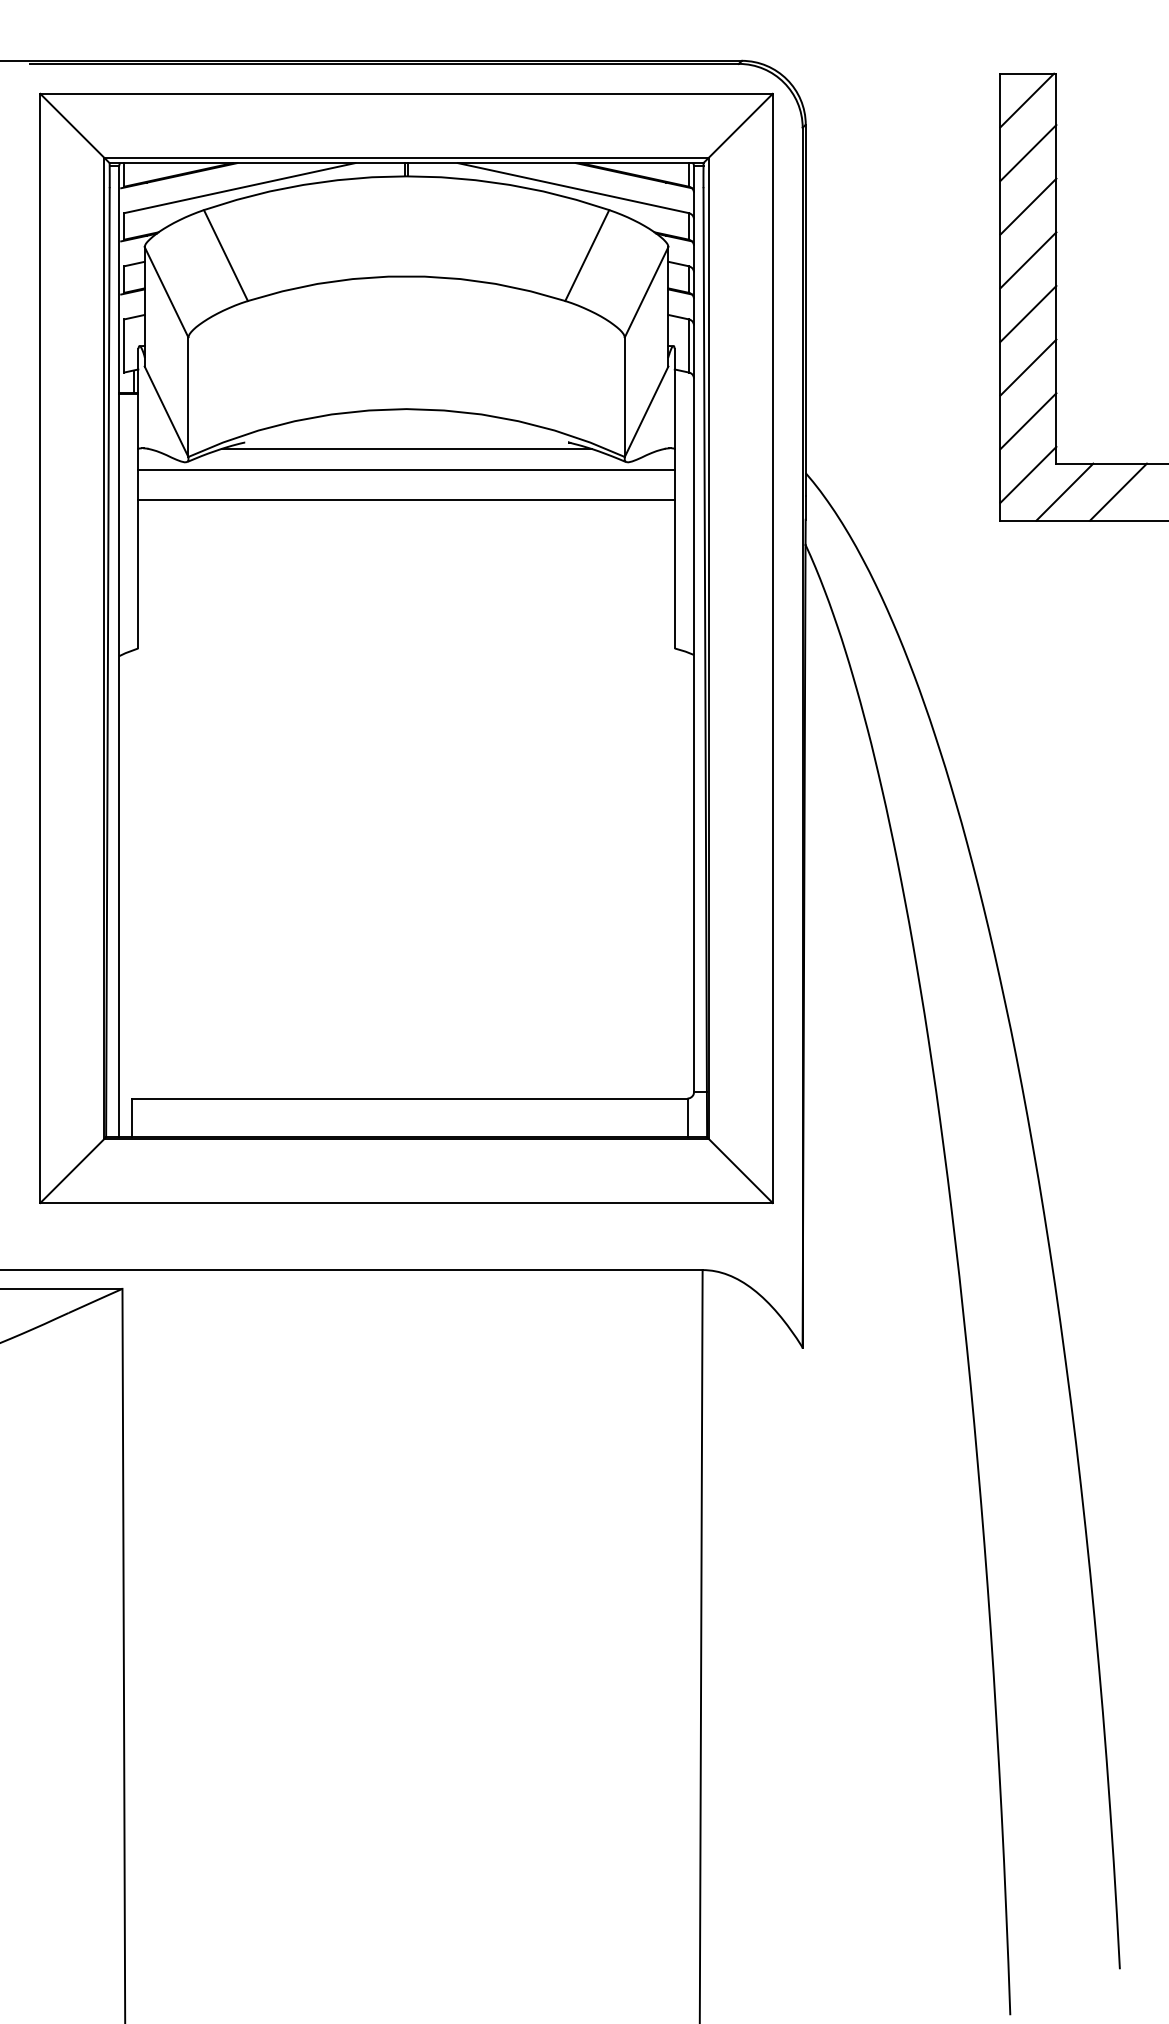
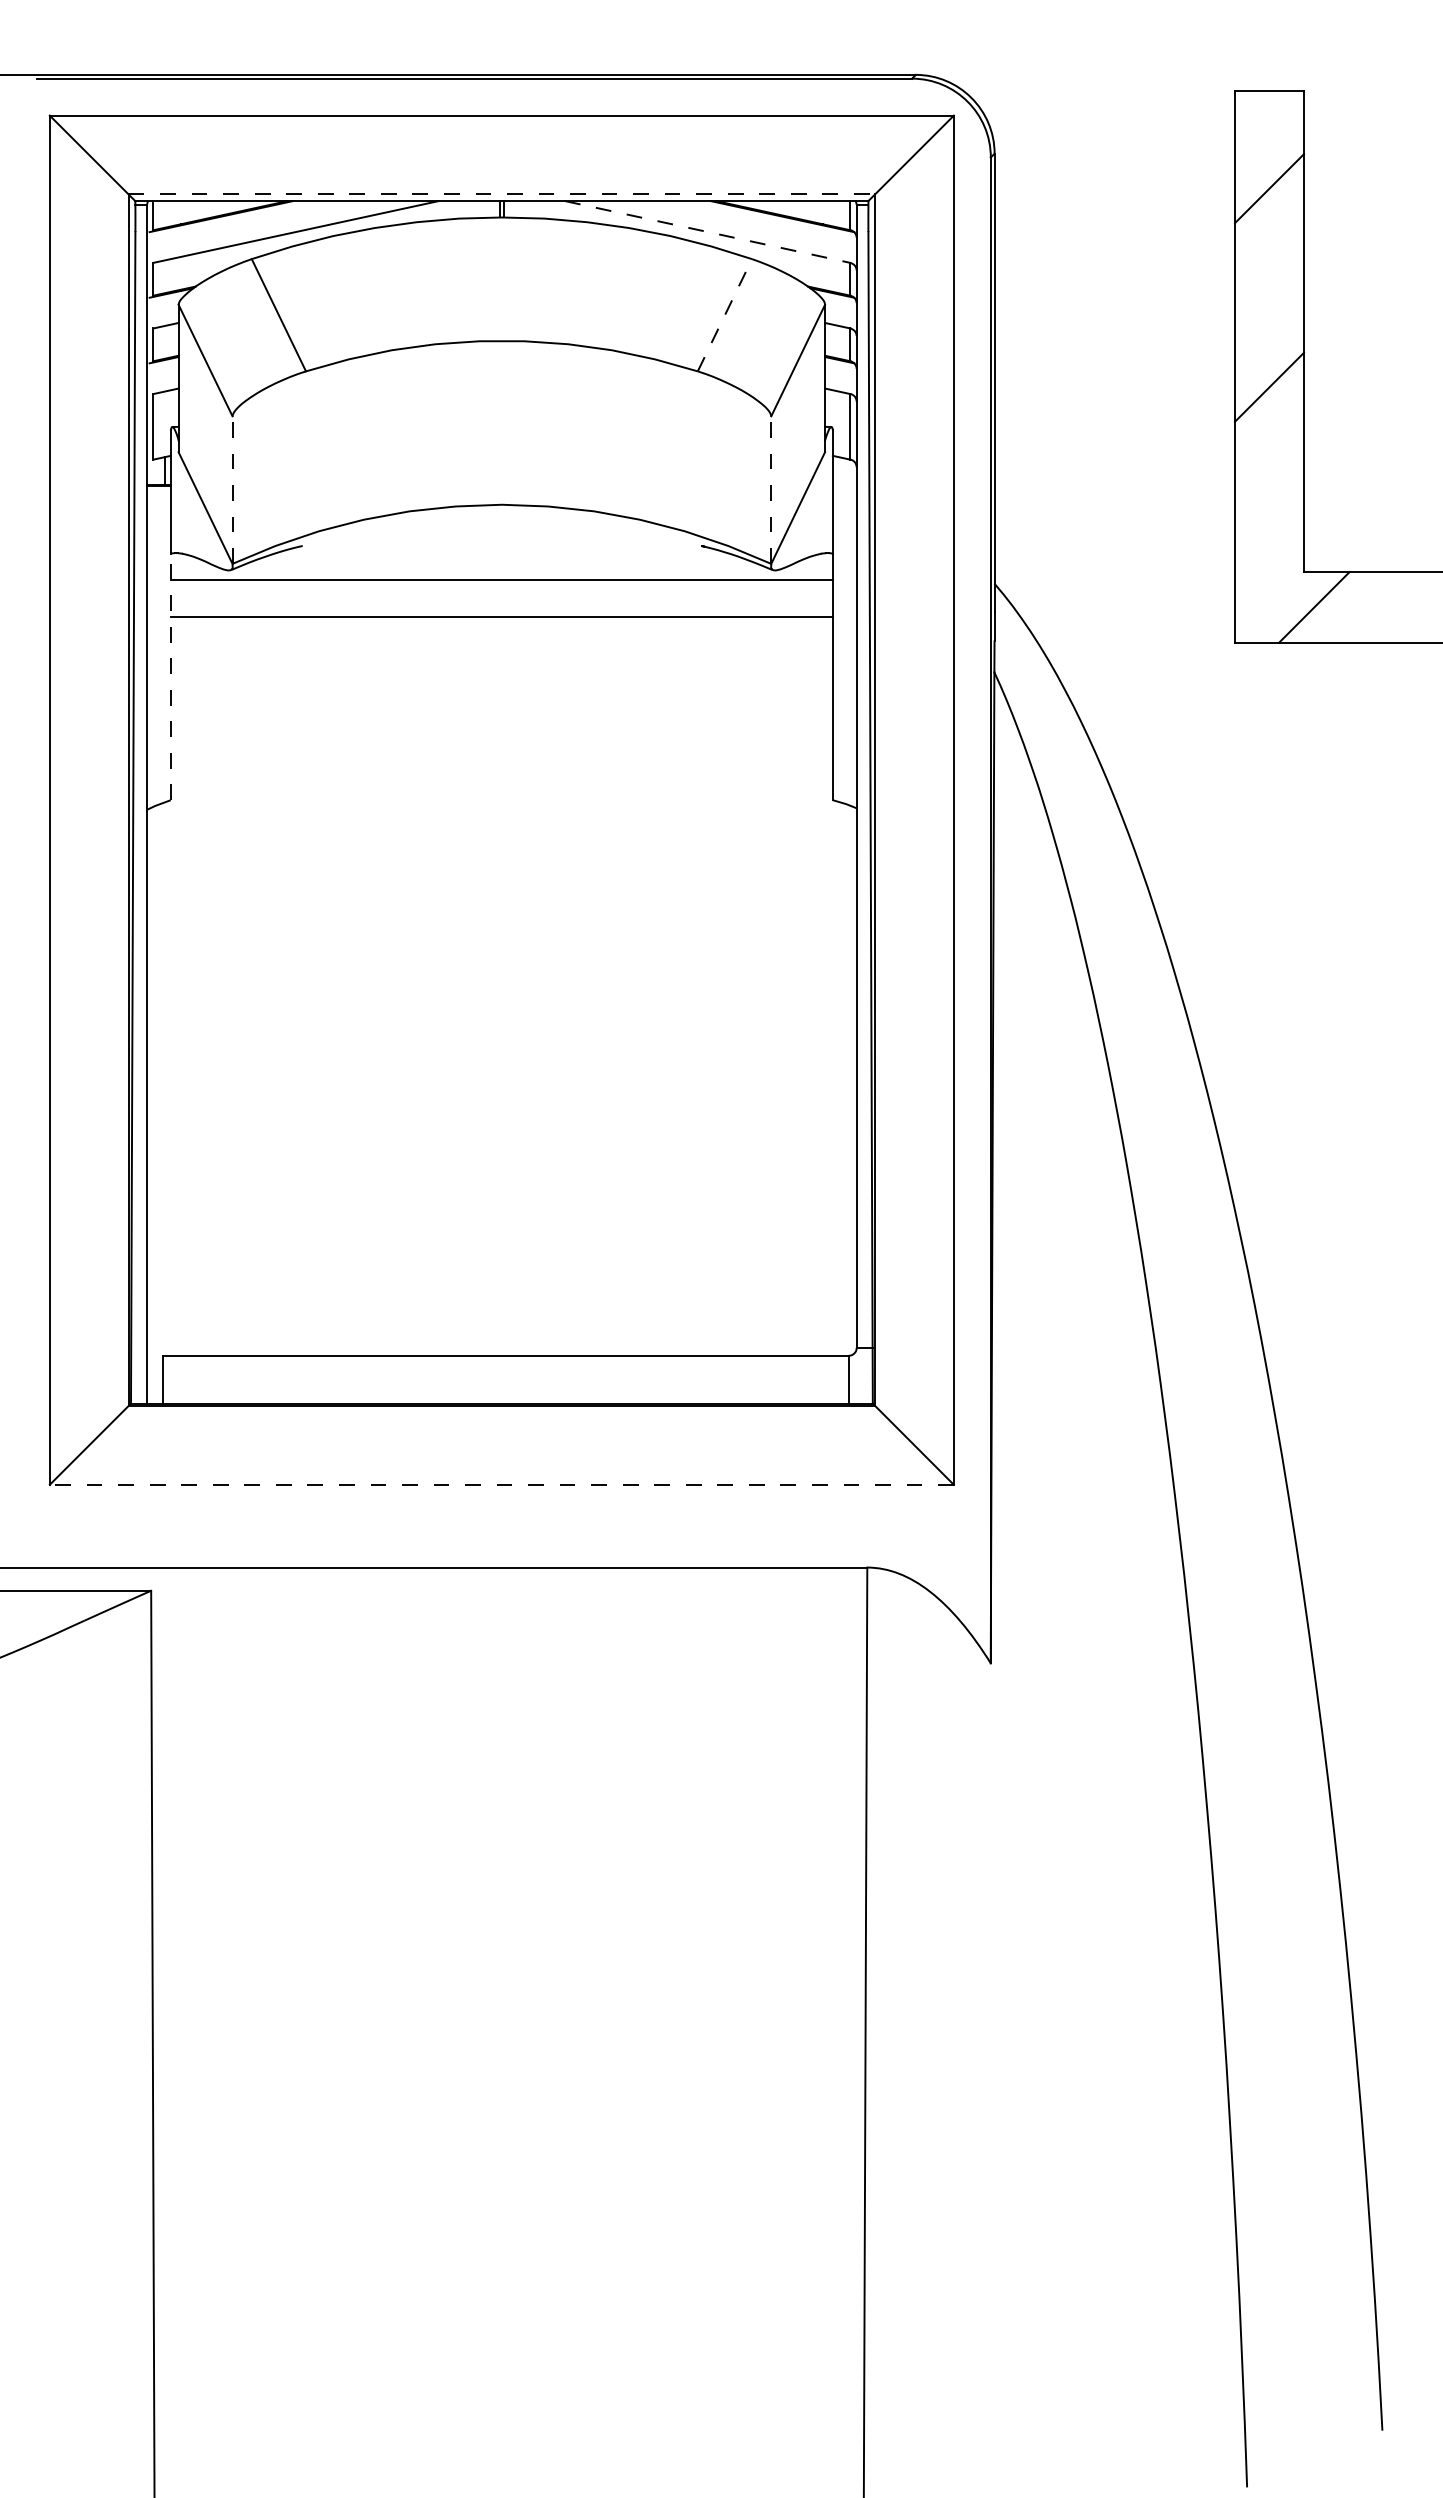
line: (1026, 100) -> (1267, 123), removed
line: (407, 157) -> (502, 194), solid -> dashed
line: (573, 188) -> (707, 232), solid -> dashed
line: (1028, 206) -> (1269, 254), removed
line: (587, 254) -> (725, 314), solid -> dashed
line: (1028, 259) -> (1269, 320), removed
line: (1028, 367) -> (1269, 453), removed
line: (188, 397) -> (232, 490), solid -> dashed
line: (625, 397) -> (771, 490), solid -> dashed
line: (1028, 421) -> (1269, 519), removed
line: (406, 448) -> (501, 553), removed
line: (1028, 474) -> (1269, 585), removed
line: (1118, 492) -> (1380, 607), removed
line: (138, 548) -> (170, 676), solid -> dashed
line: (406, 1202) -> (501, 1484), solid -> dashed

